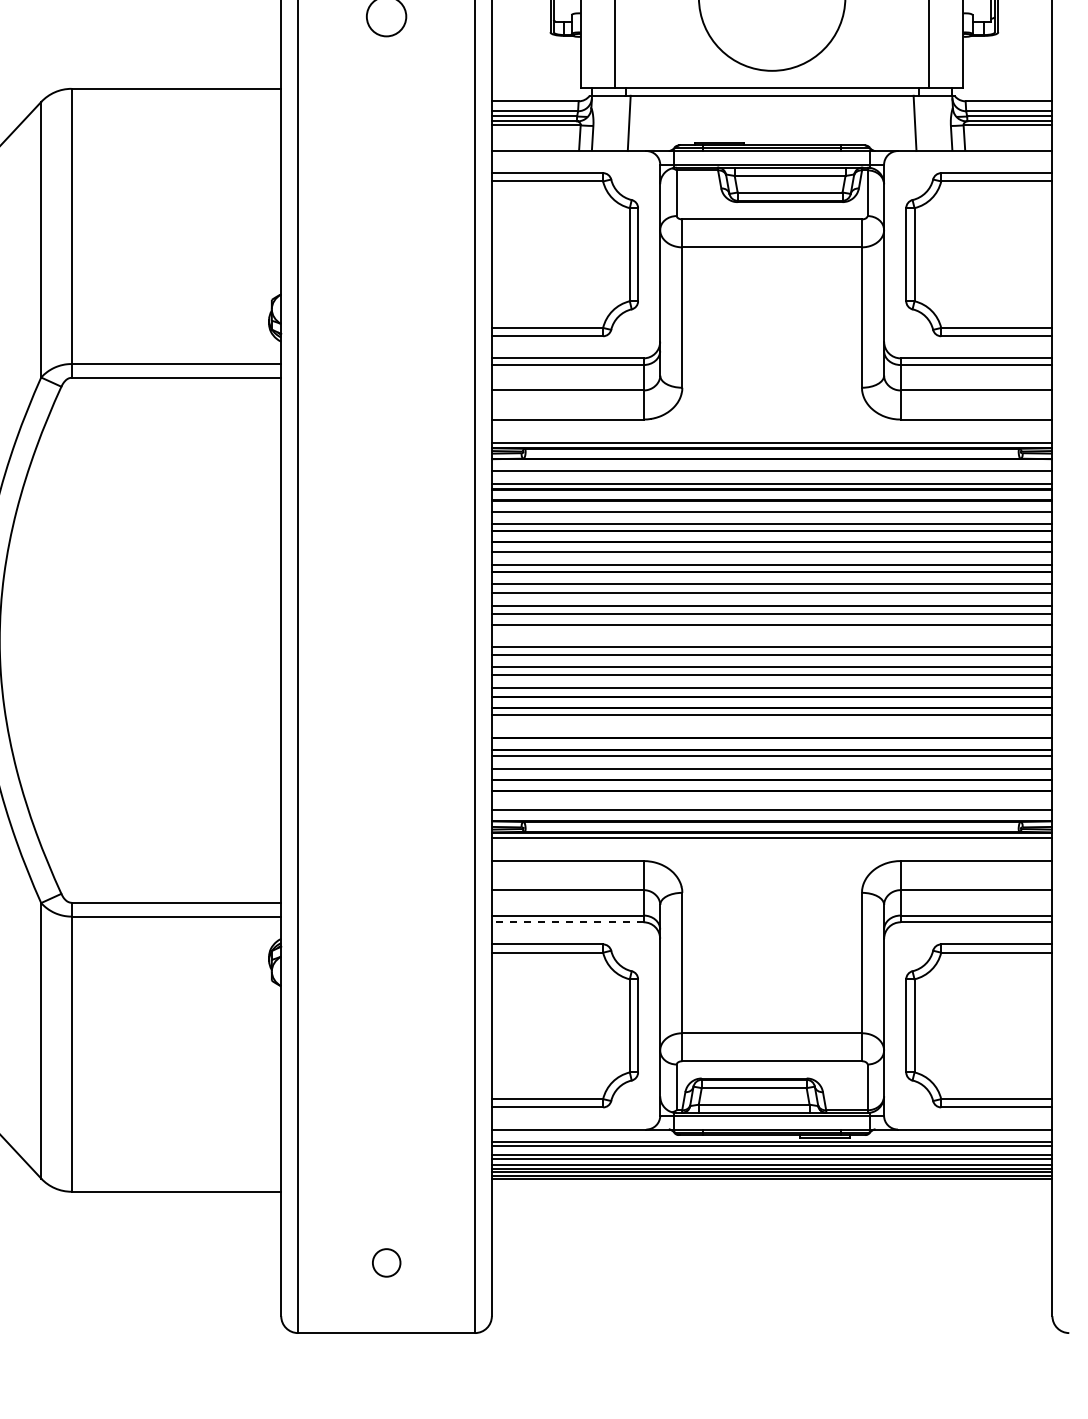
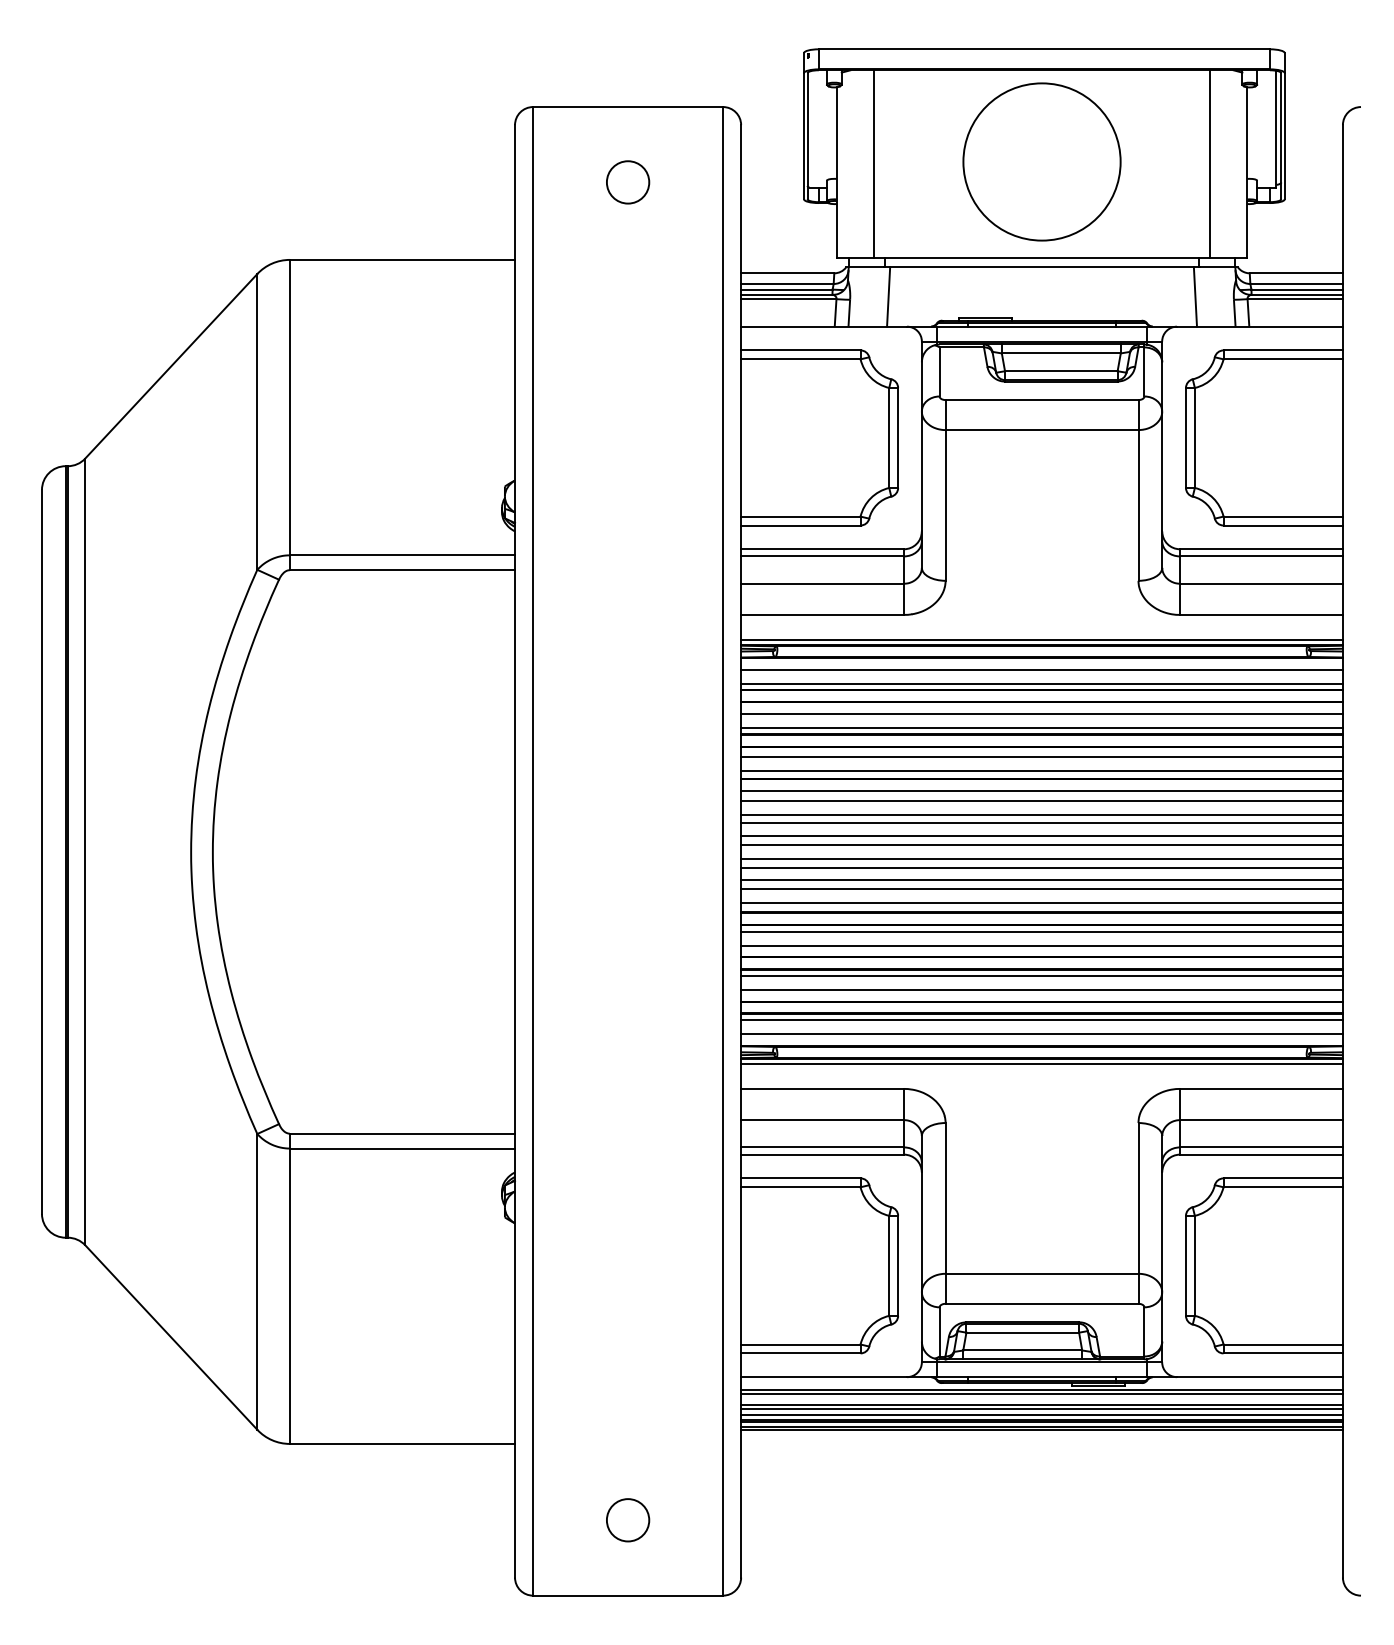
line: (771, 633) -> (1041, 844), added
line: (771, 728) -> (1041, 946), added
line: (771, 797) -> (1041, 1020), added
line: (567, 922) -> (822, 1154), dashed -> solid
circle: (386, 1263) -> (628, 1520), size x1.43

